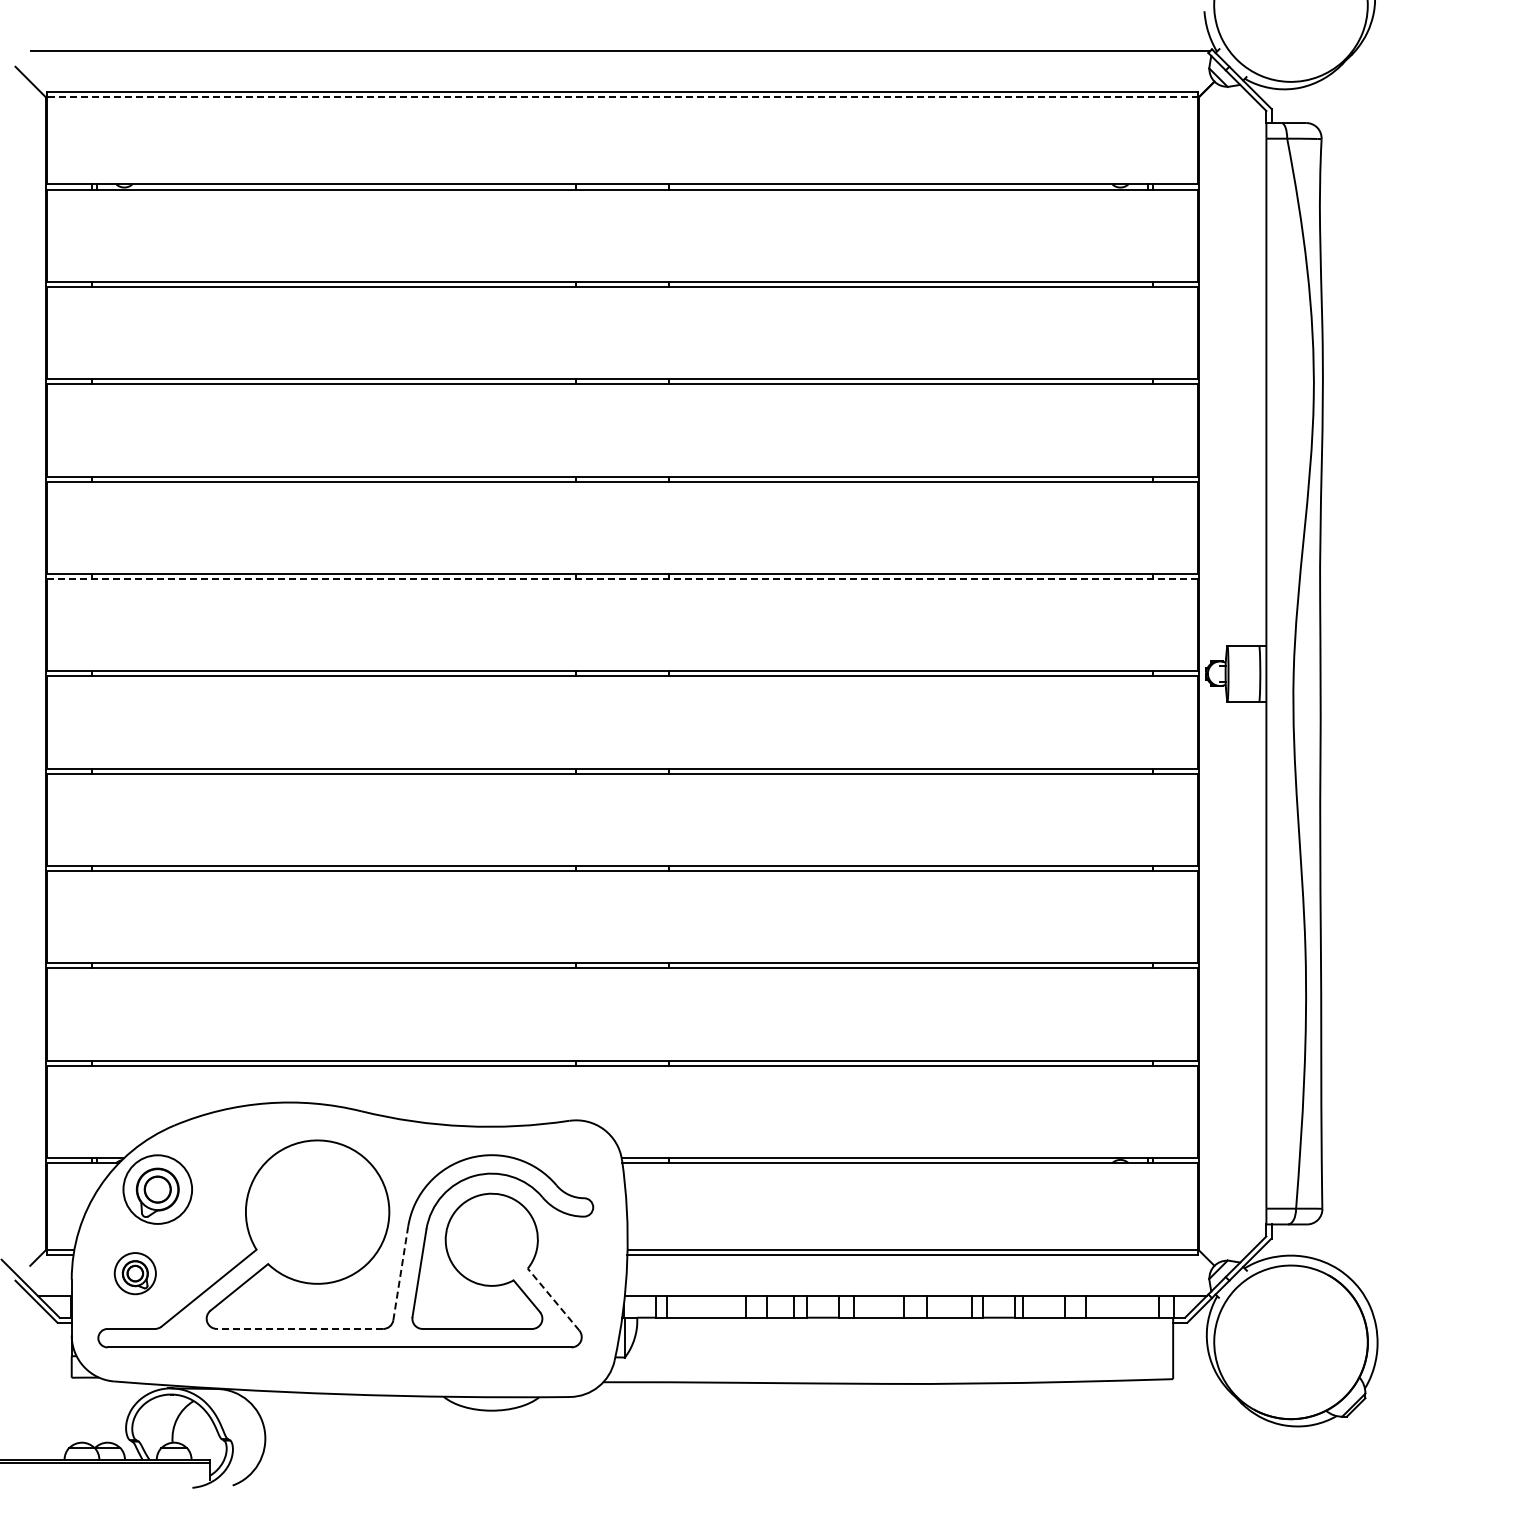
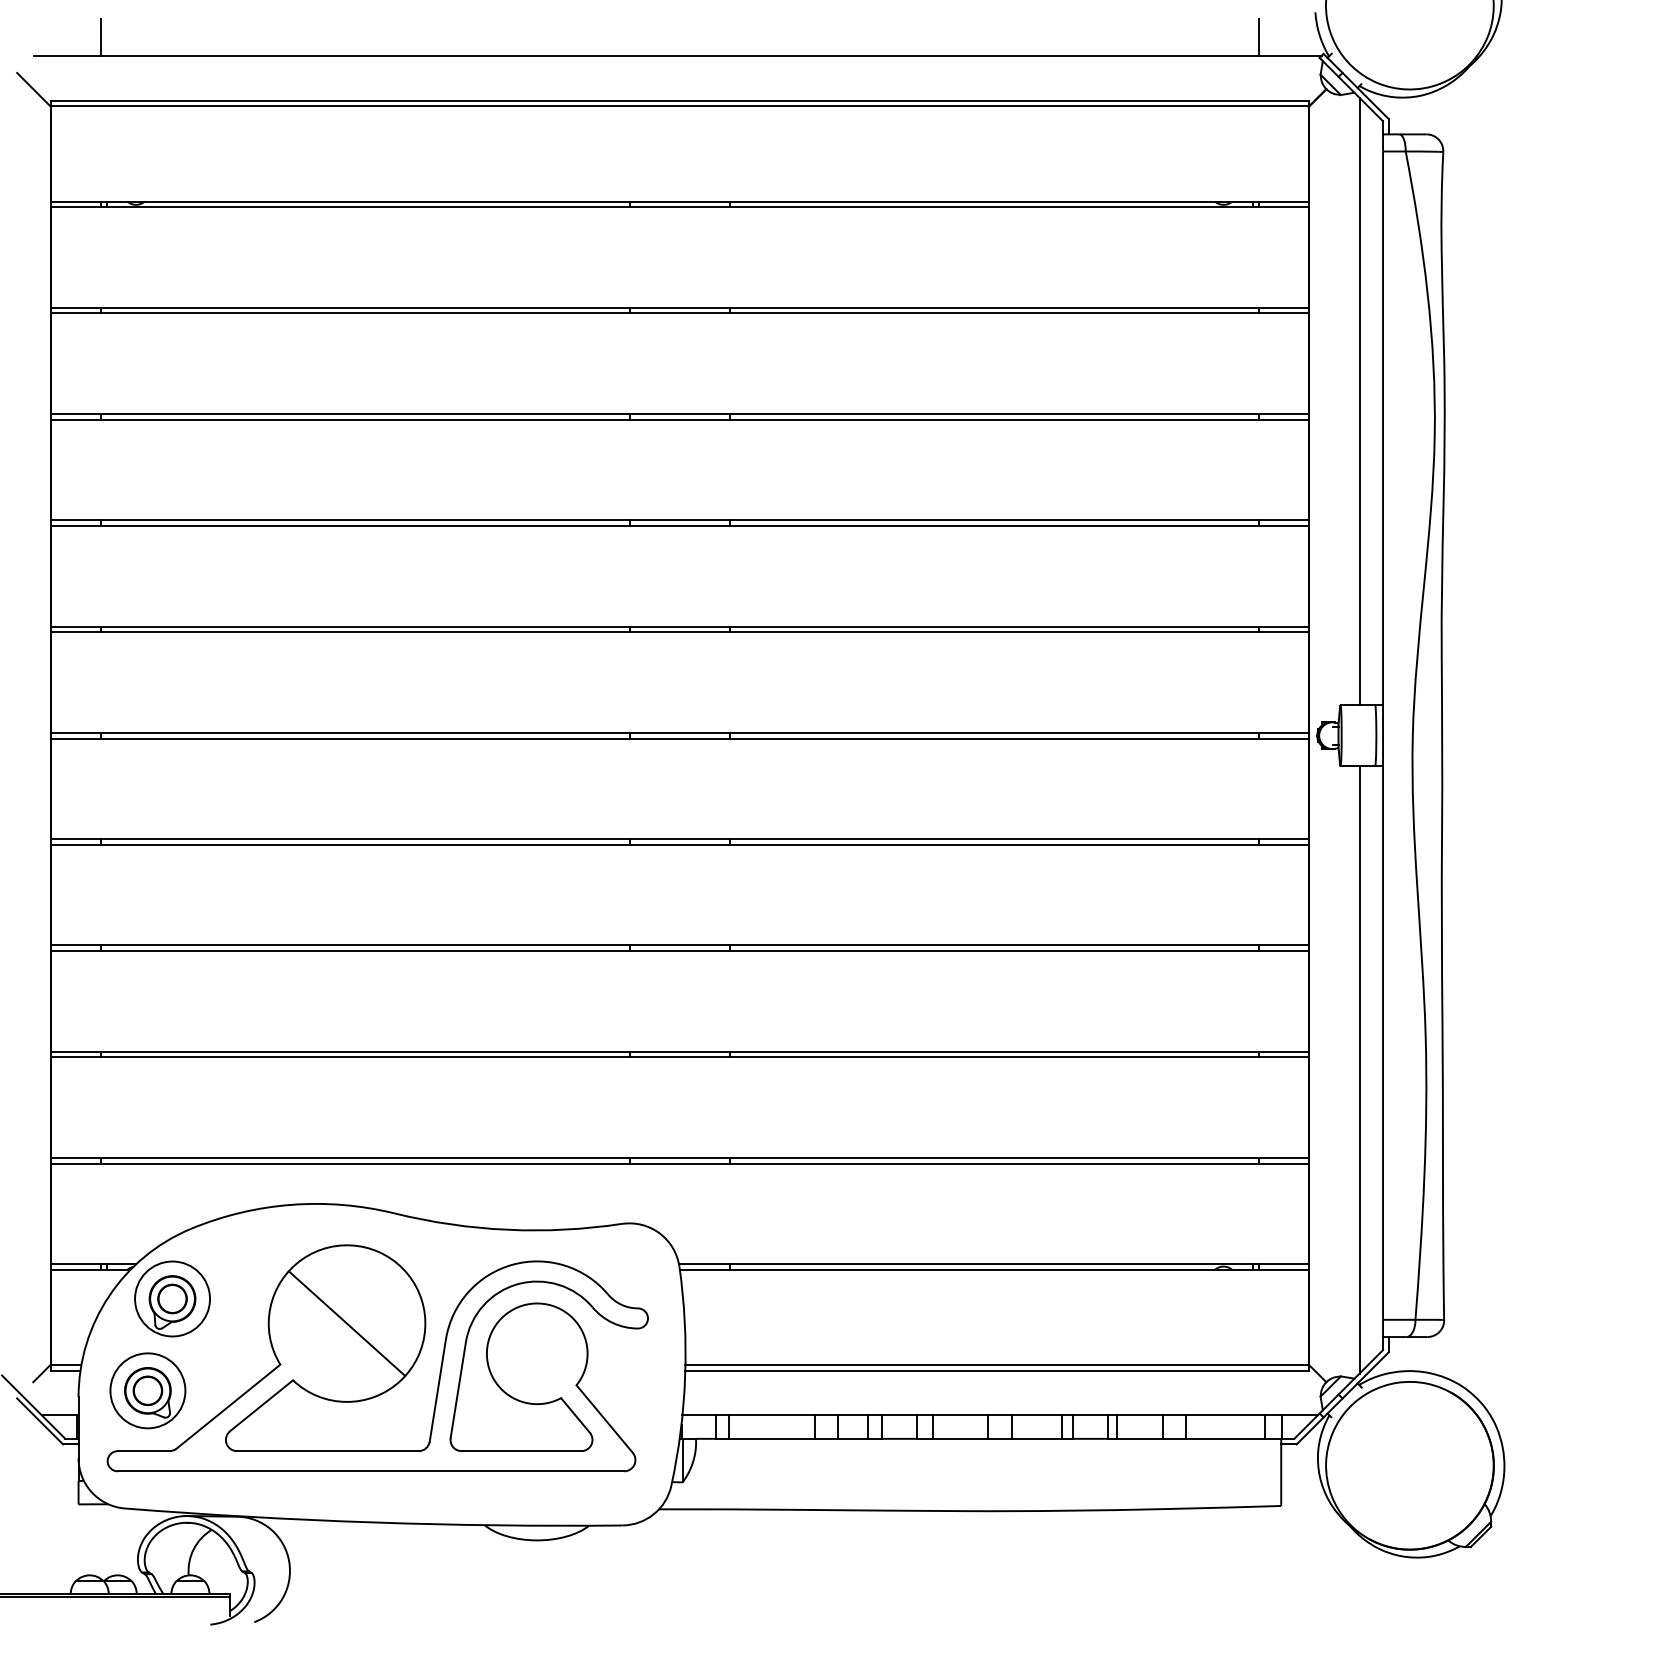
line: (92, 34) -> (101, 37), added
line: (1152, 34) -> (1258, 37), added
line: (621, 97) -> (678, 106), dashed -> solid
line: (1244, 367) -> (1359, 401), added
line: (622, 578) -> (679, 631), dashed -> solid
line: (1244, 979) -> (1359, 1069), added
line: (317, 1212) -> (346, 1323), added
part: (135, 1273) -> (148, 1390), size x1.67
line: (400, 1273) -> (437, 1390), dashed -> solid
line: (553, 1299) -> (604, 1418), dashed -> solid
line: (299, 1328) -> (327, 1450), dashed -> solid

